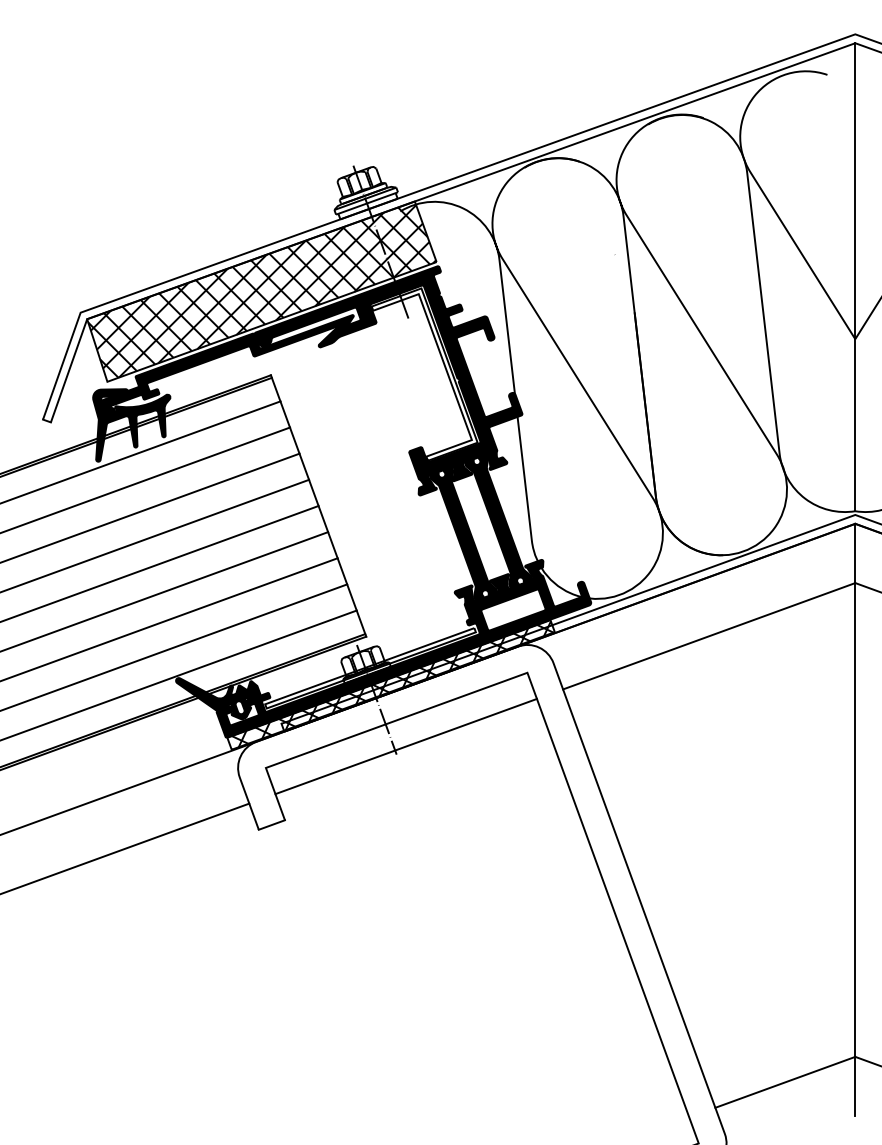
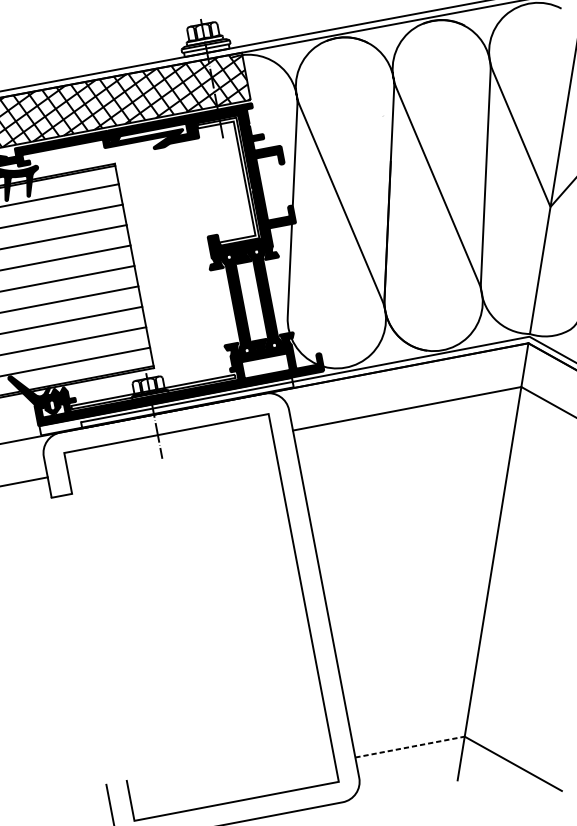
hatch: (392, 684) -> (167, 406), removed
line: (405, 746) -> (169, 453), removed
line: (785, 1082) -> (410, 747), solid -> dashed

